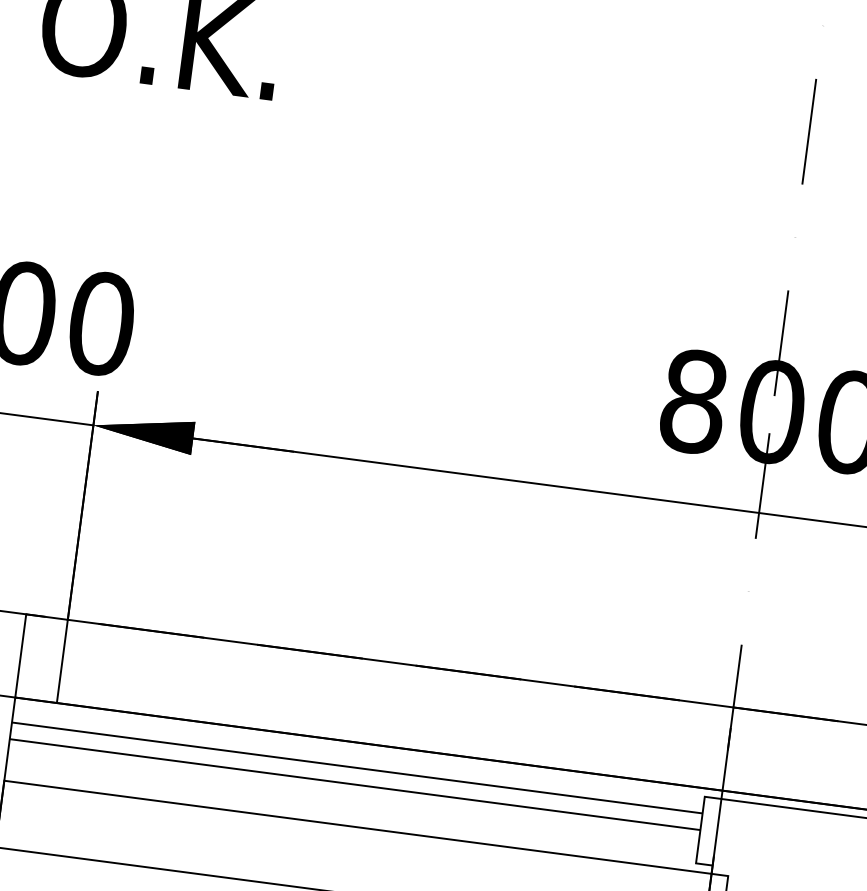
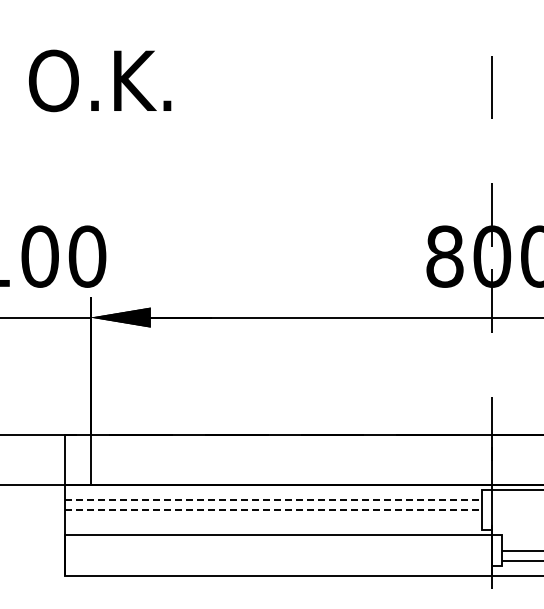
line: (358, 768) -> (274, 500), solid -> dashed
line: (356, 784) -> (274, 510), solid -> dashed

